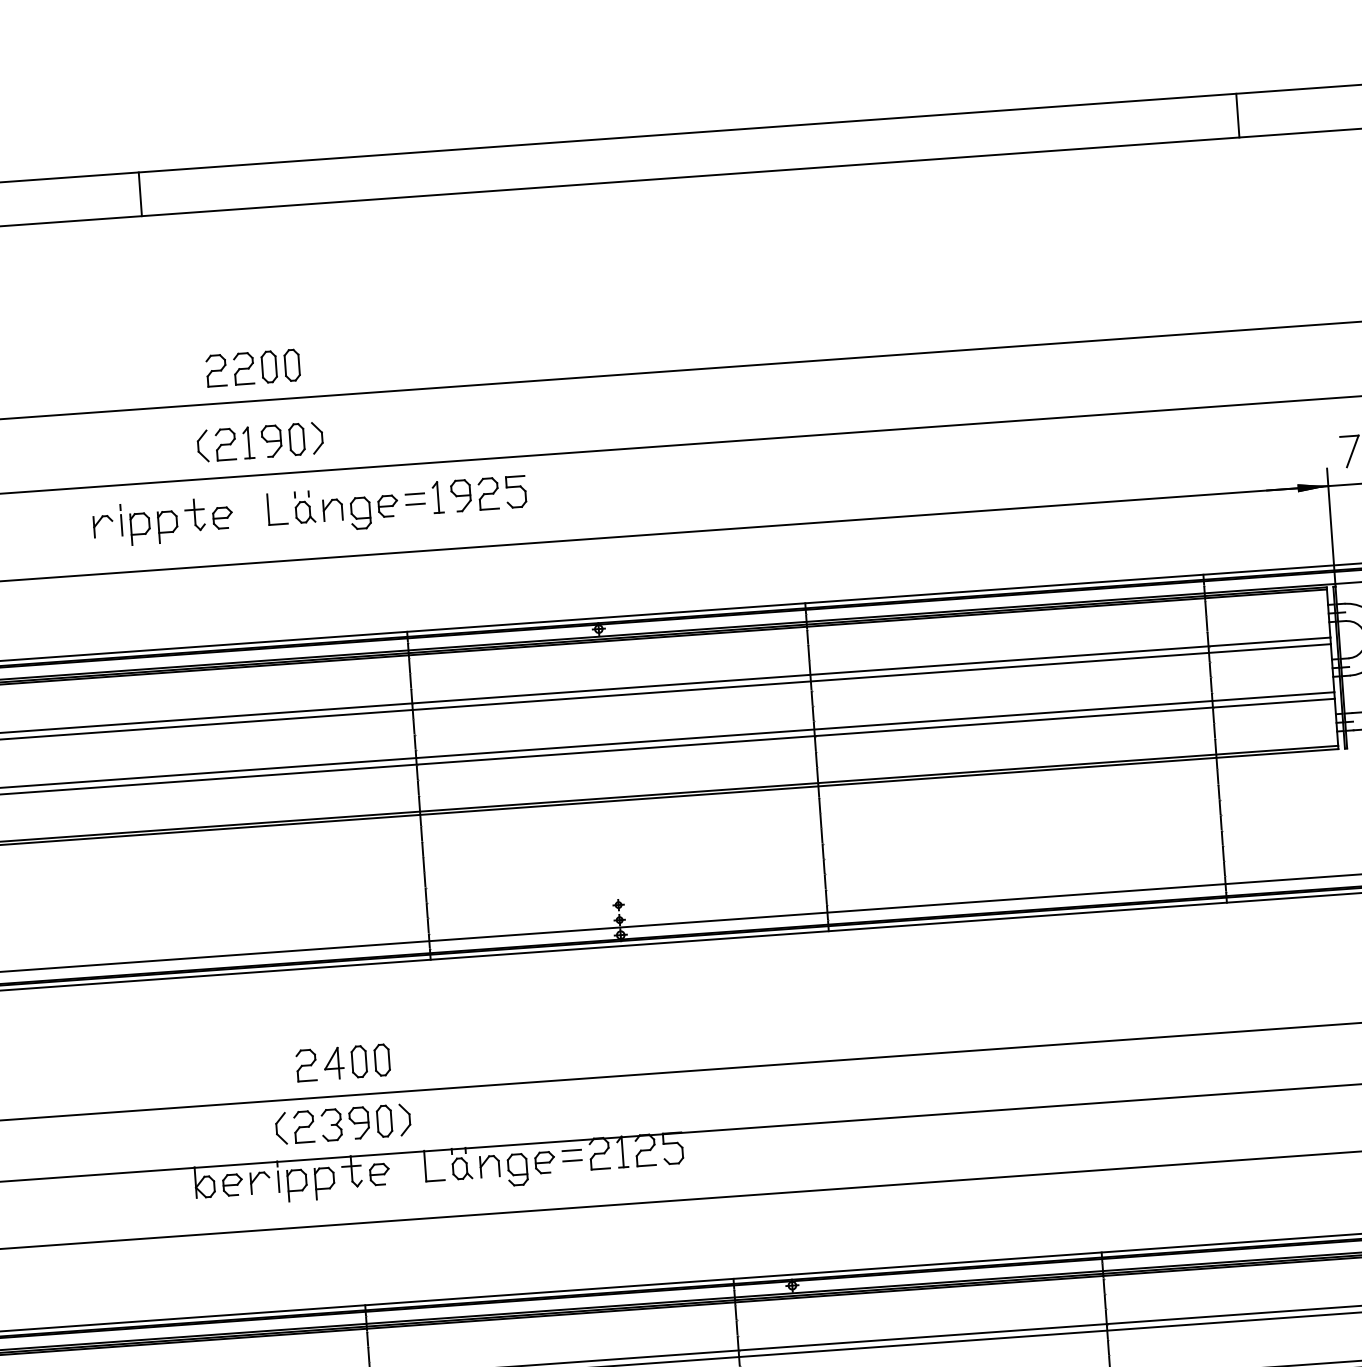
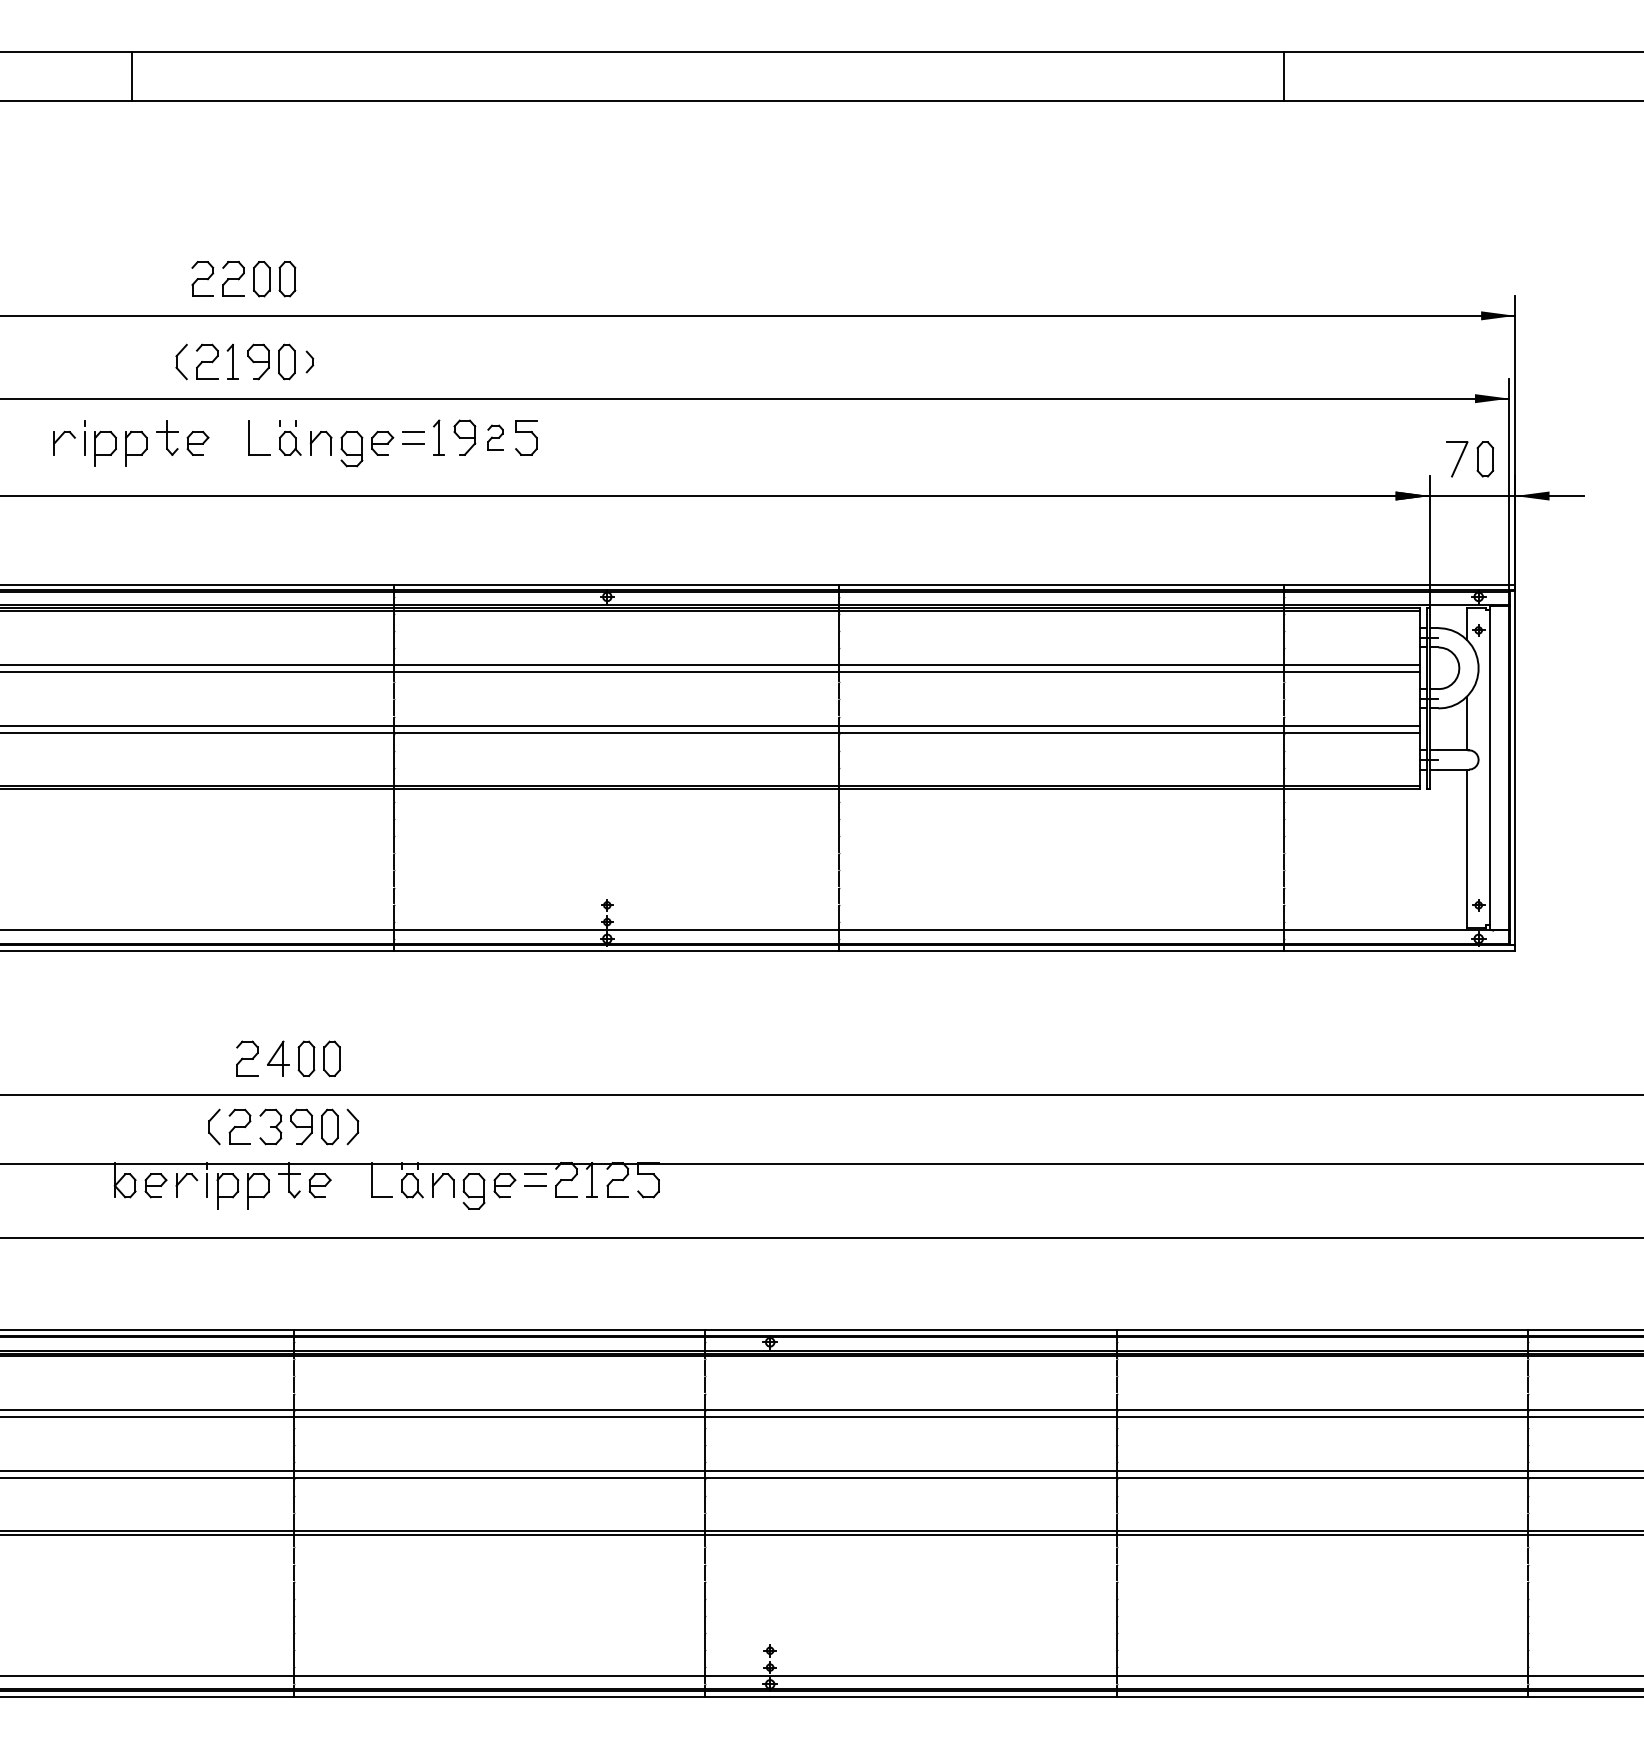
line: (1237, 115) -> (1283, 76), moved
part: (317, 437) -> (309, 361), size x0.6
part: (488, 493) -> (495, 437), size x0.7

